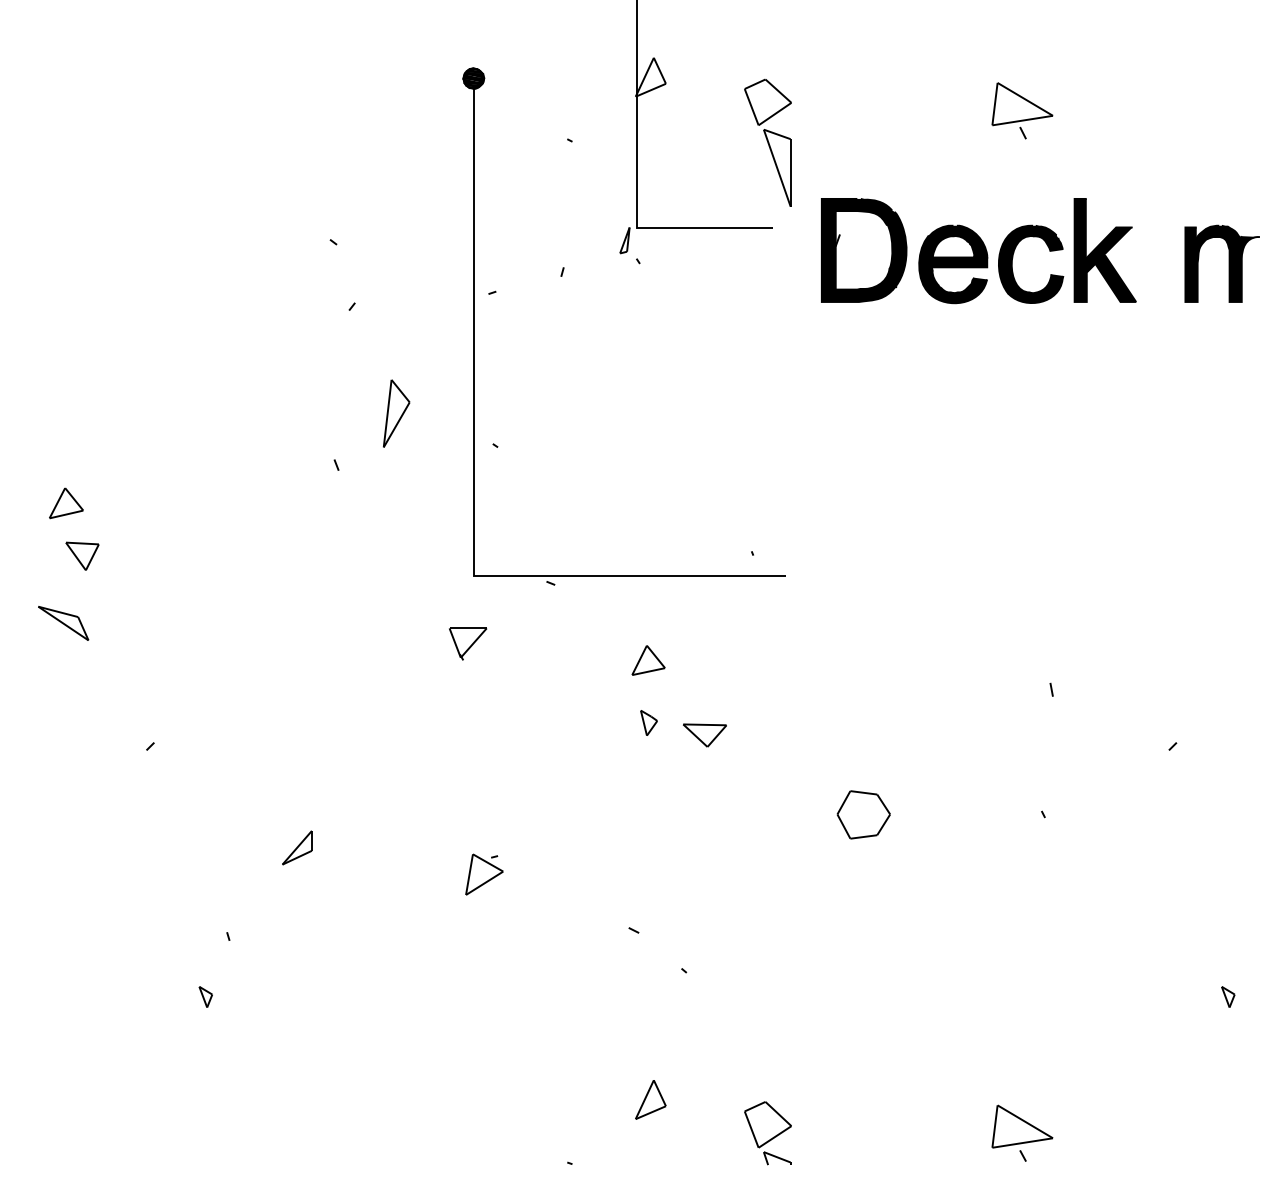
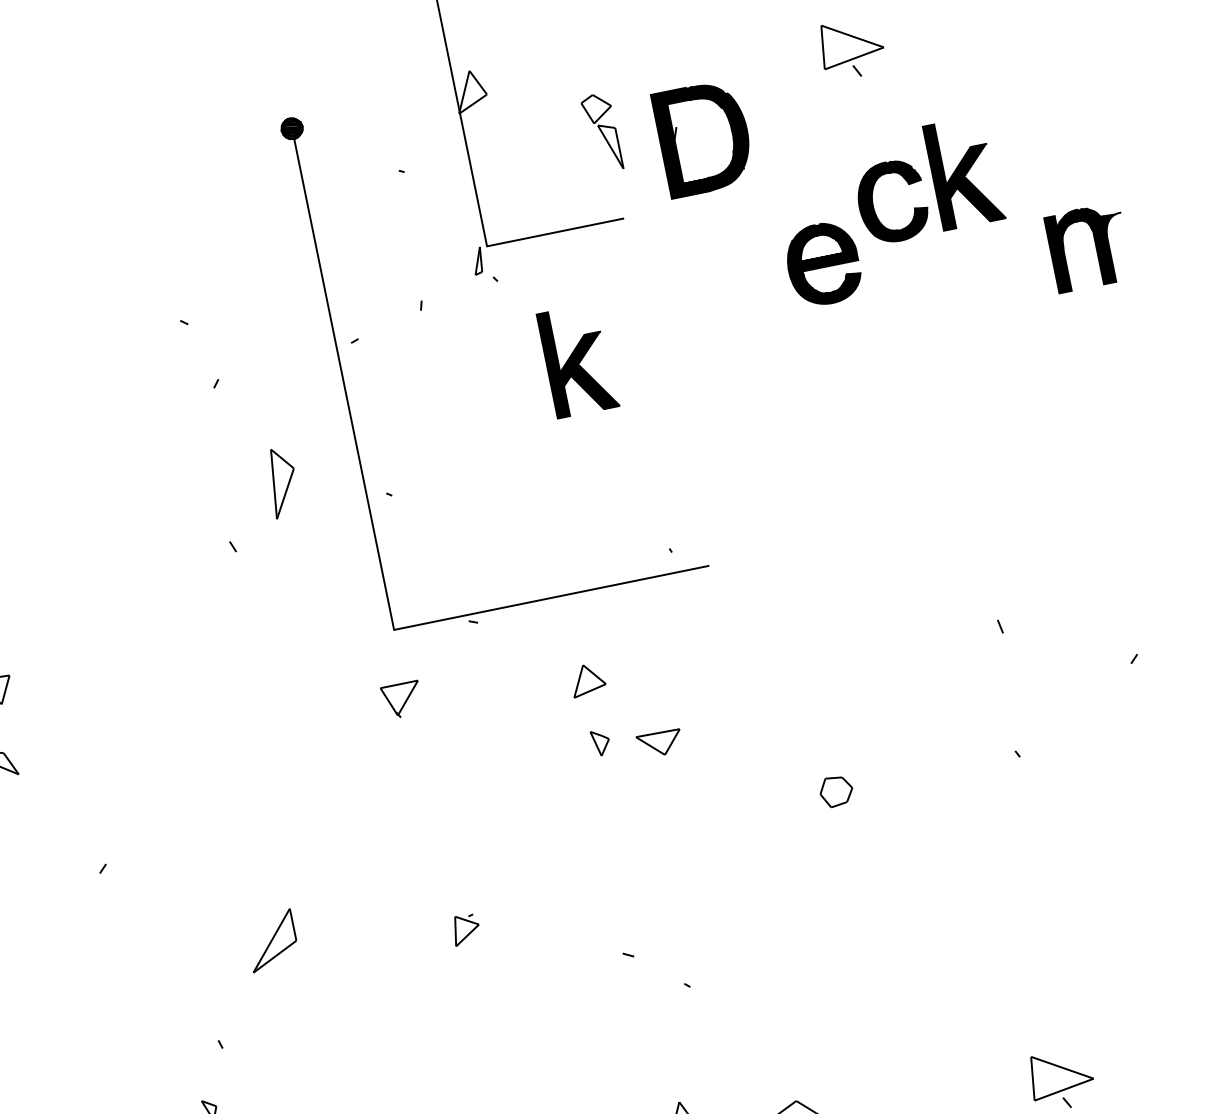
part: (767, 142) -> (601, 132), size x0.6
part: (864, 250) -> (704, 138), moved
part: (1228, 263) -> (1095, 245), moved
part: (953, 264) -> (823, 264), moved
part: (700, 354) -> (577, 360), added
part: (863, 814) -> (836, 791), size x0.6
part: (297, 847) -> (272, 940), size x1.6
part: (484, 874) -> (466, 929), size x0.7

